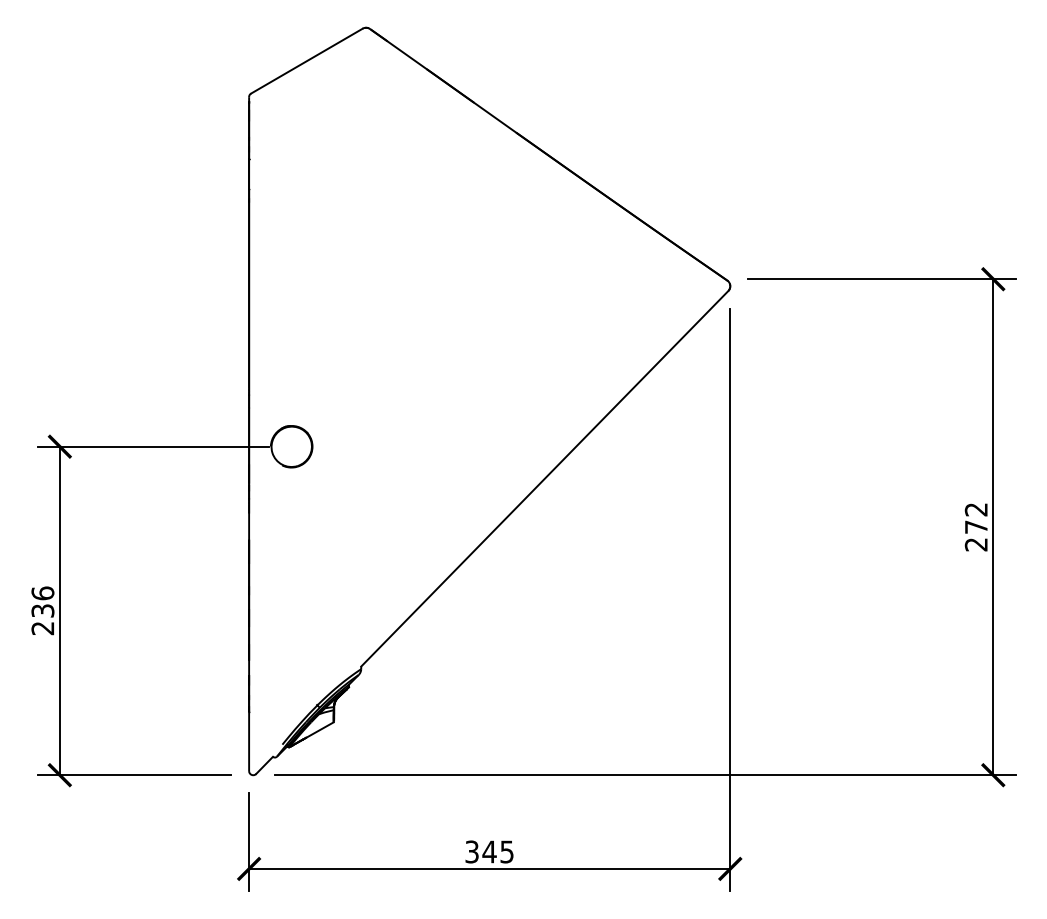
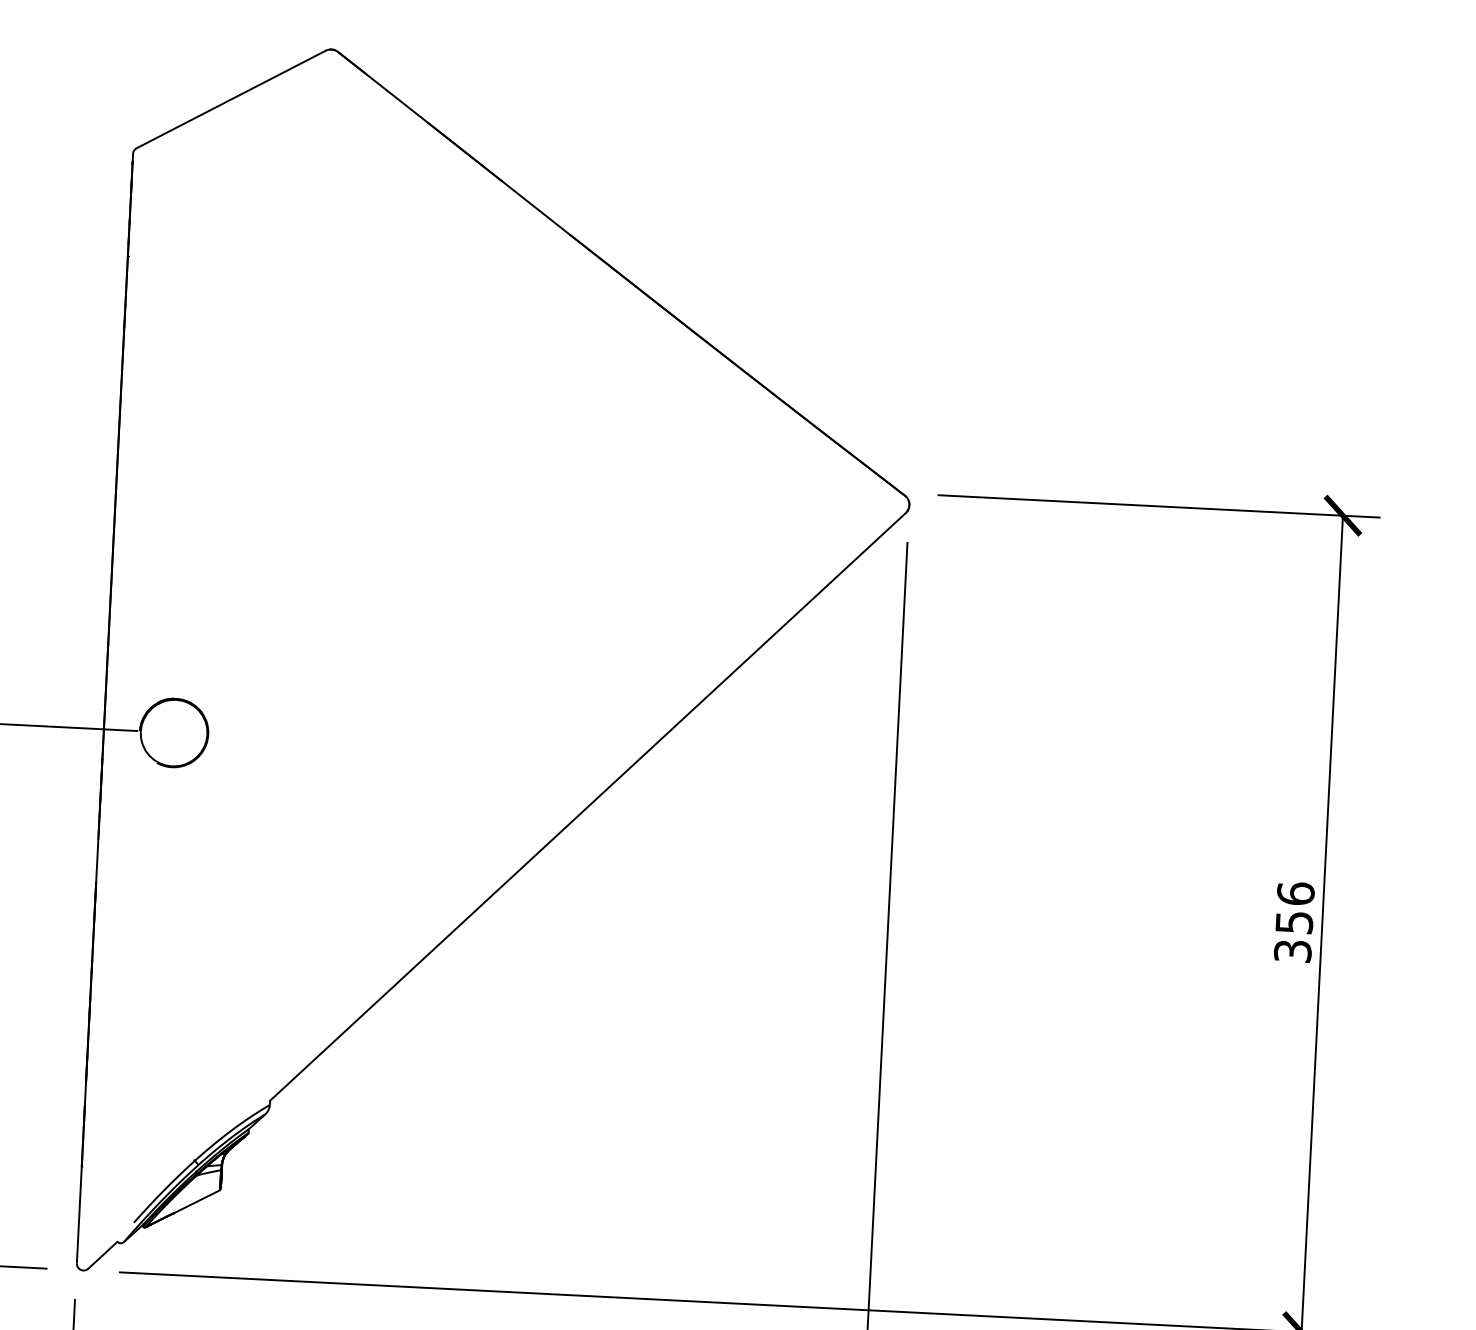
text: (975, 526) -> (1293, 921), 272 -> 356

